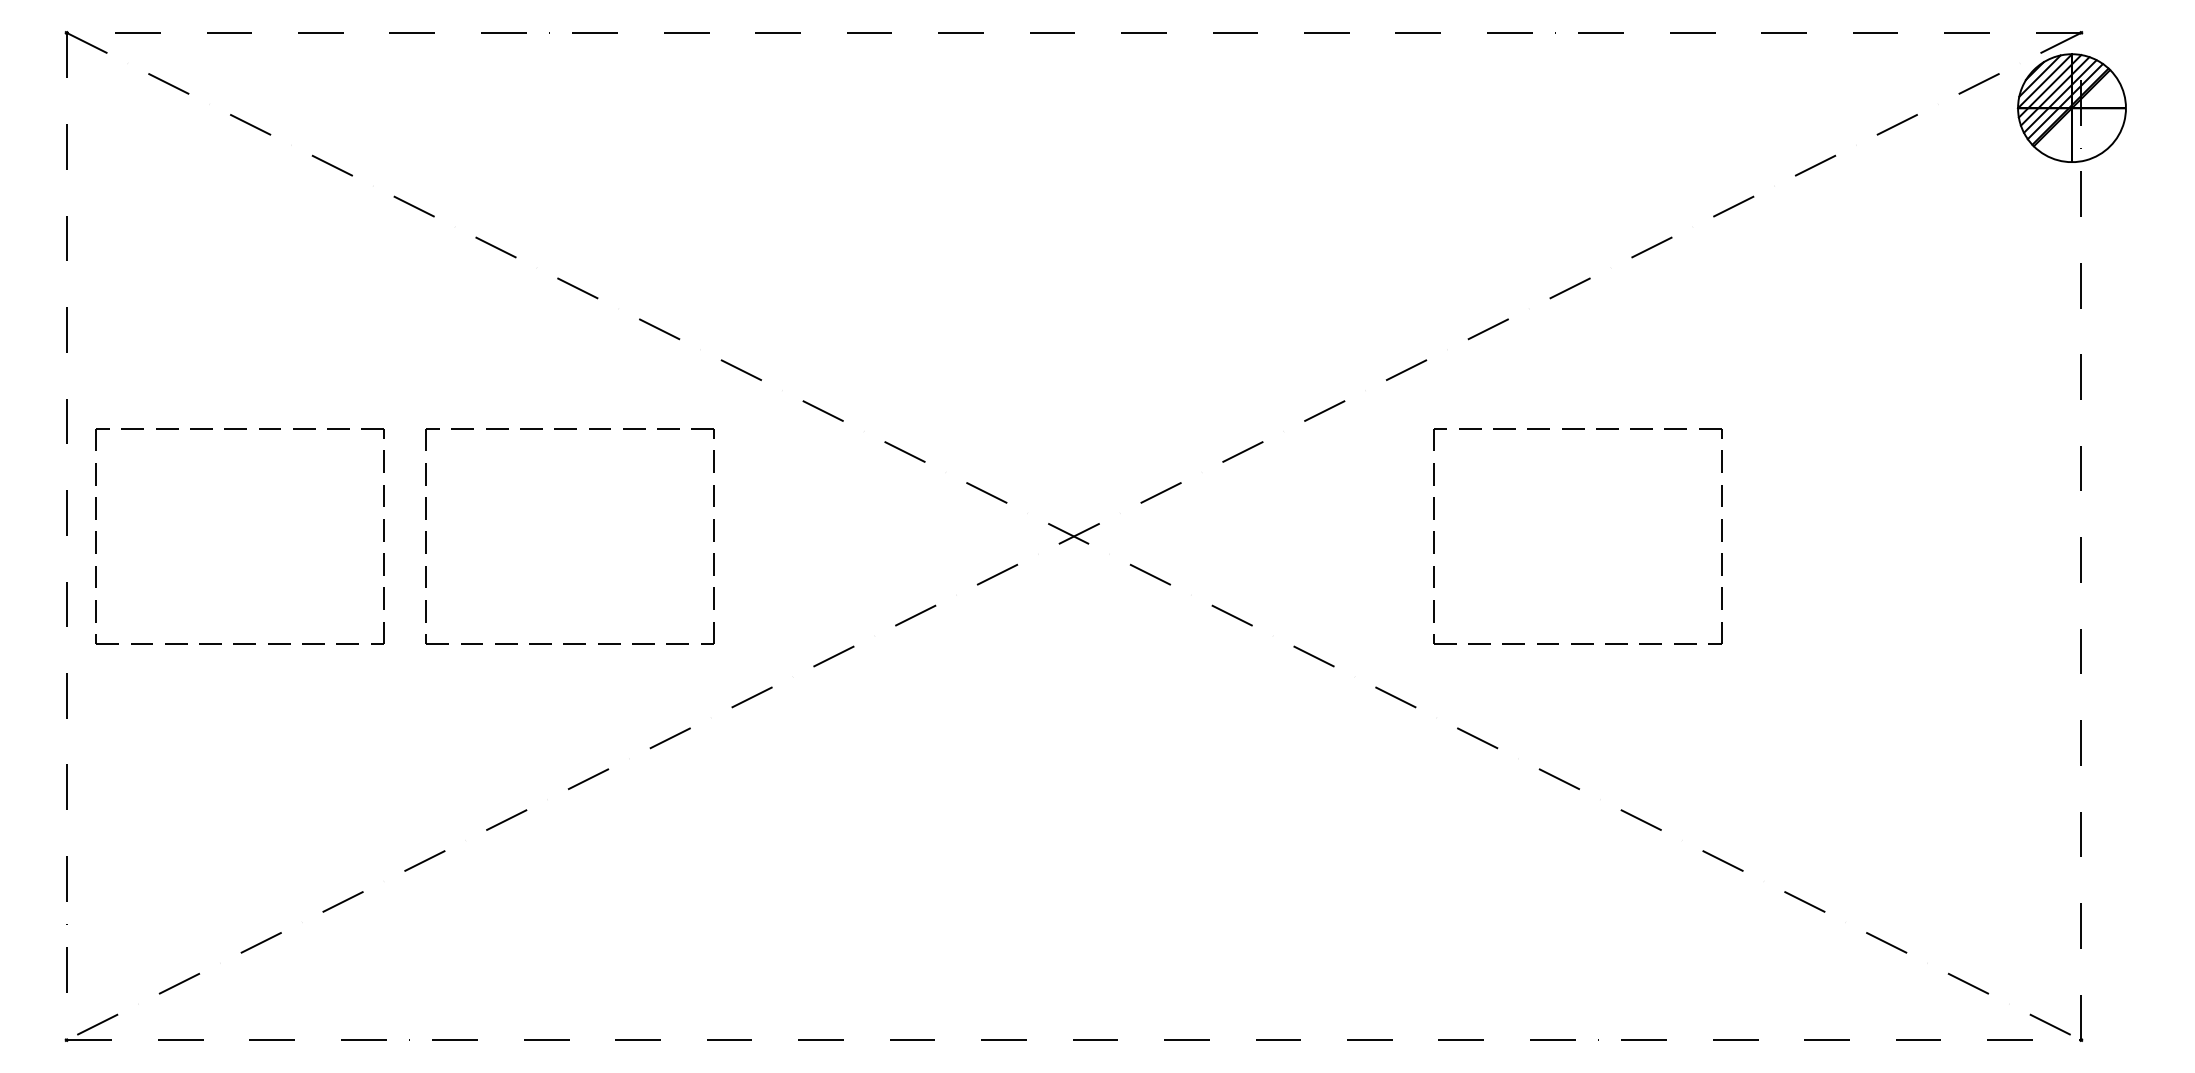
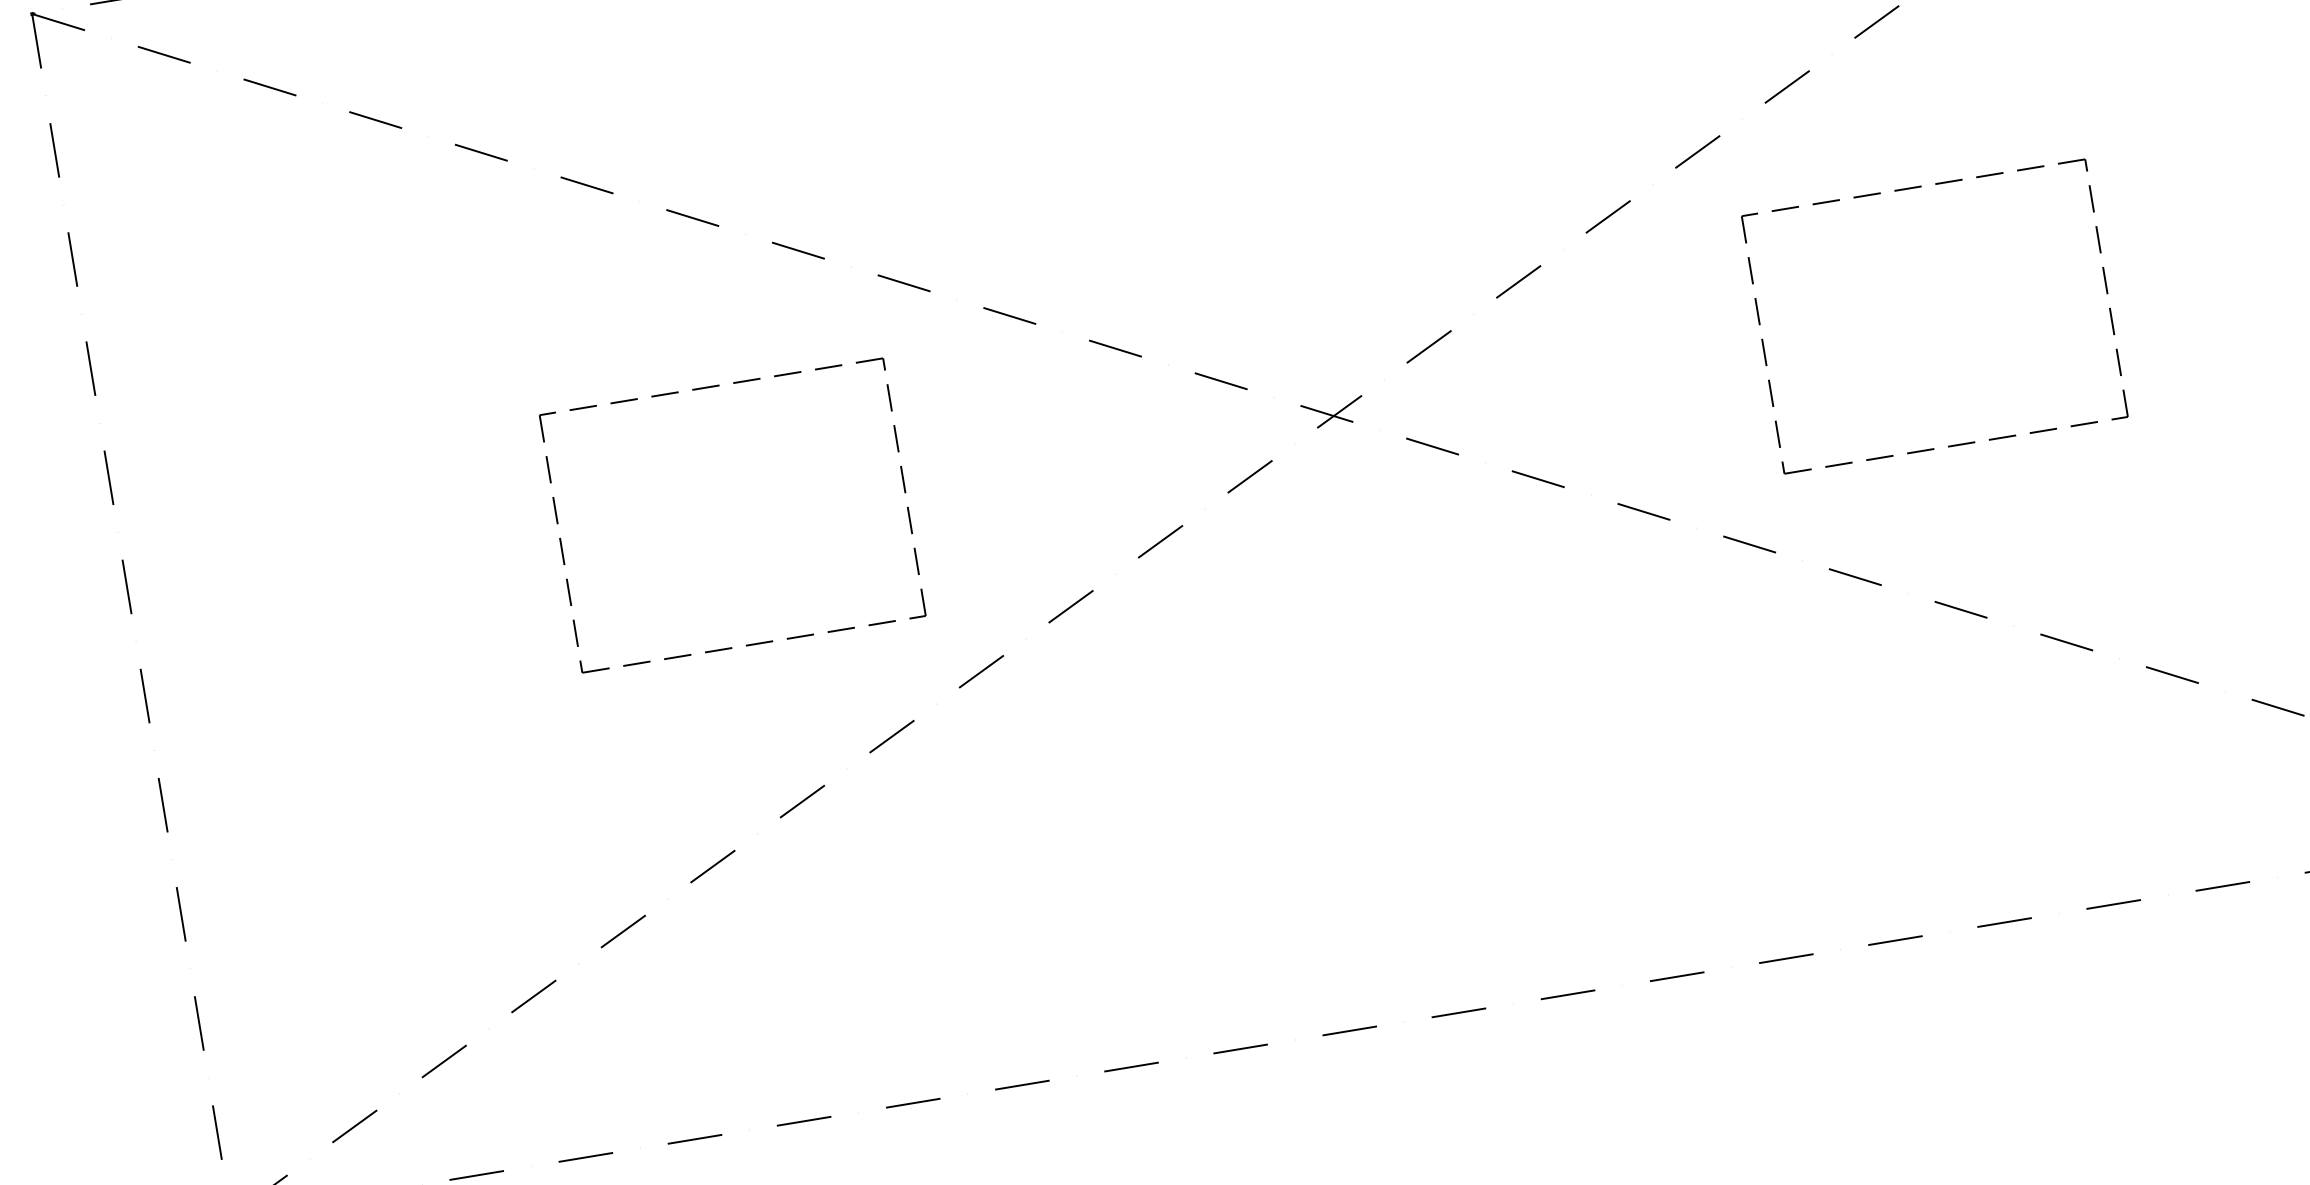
part: (239, 429) -> (316, 453), removed

